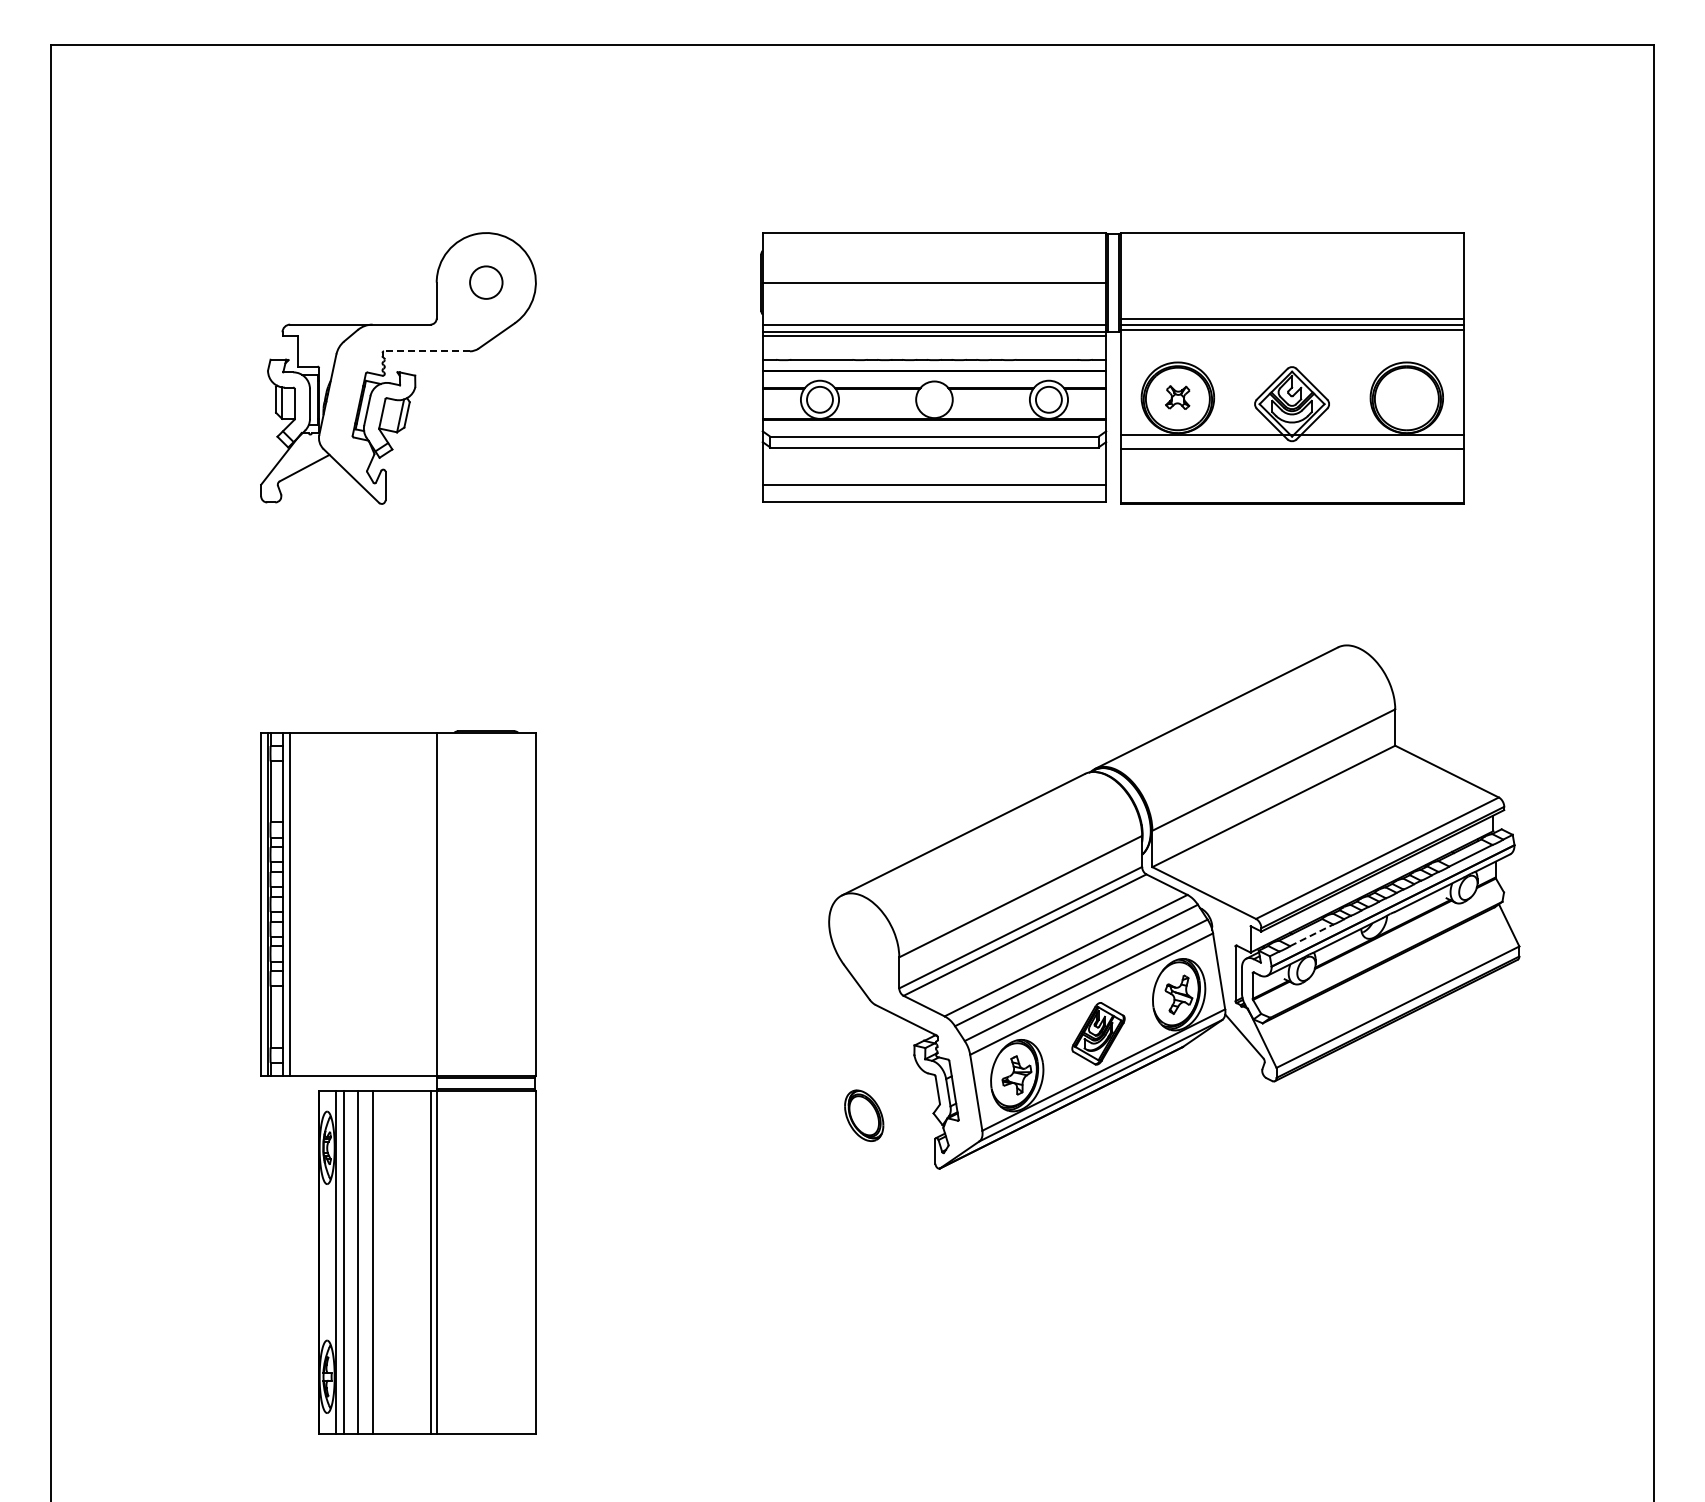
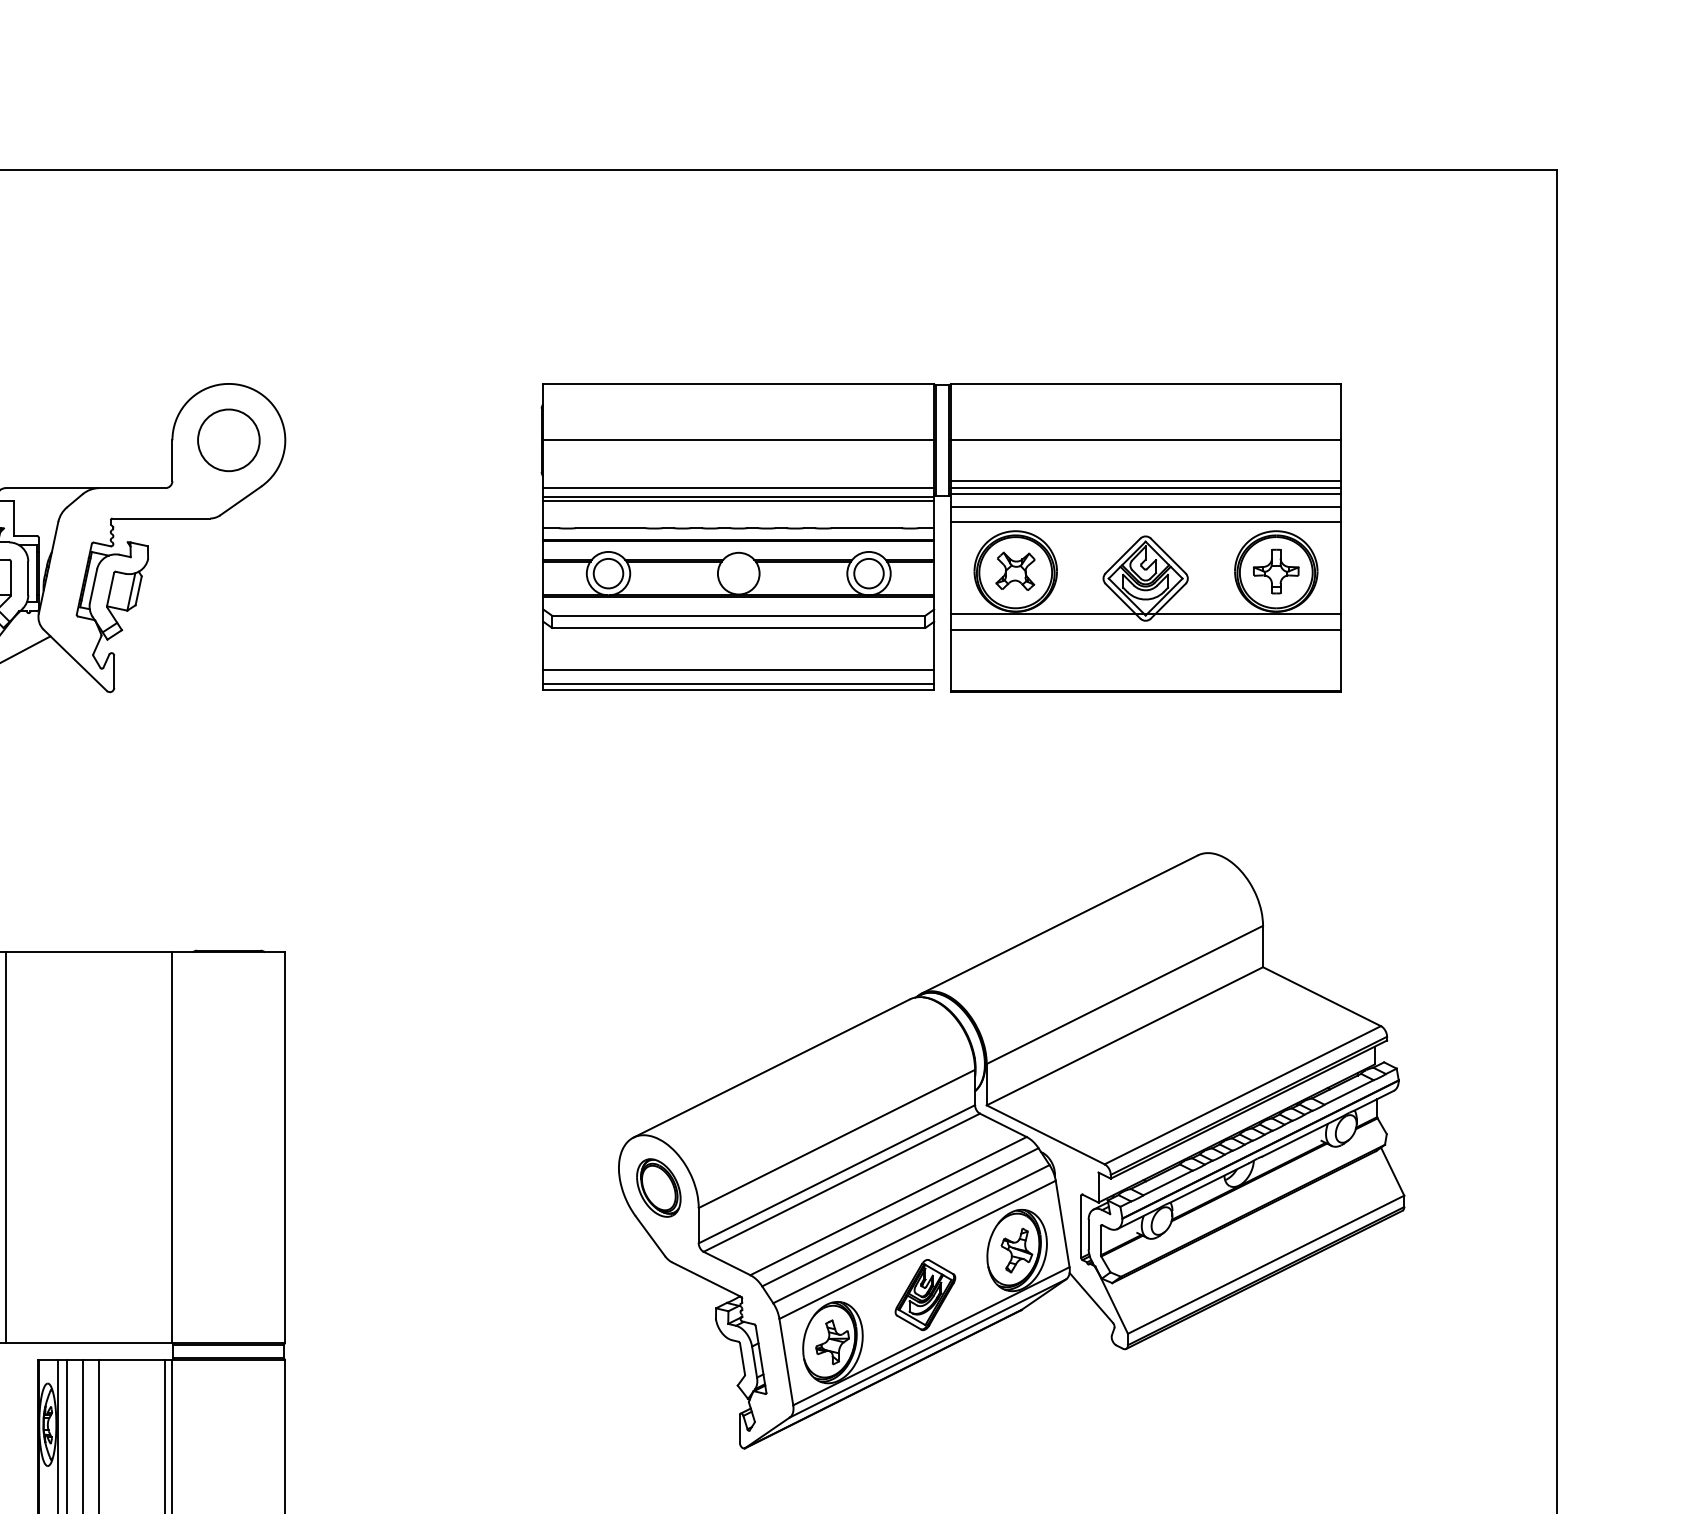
circle: (486, 282) -> (229, 440), size x1.67
line: (1292, 282) -> (1146, 440), added
line: (1292, 341) -> (1146, 507), added
line: (426, 351) -> (160, 518), dashed -> solid
line: (1292, 354) -> (1146, 522), added
part: (1177, 397) -> (1015, 571), size x1.43
part: (1406, 397) -> (1275, 571), added
line: (934, 496) -> (738, 683), added
line: (1312, 935) -> (1168, 1183), dashed -> solid
part: (864, 1115) -> (659, 1187), moved

